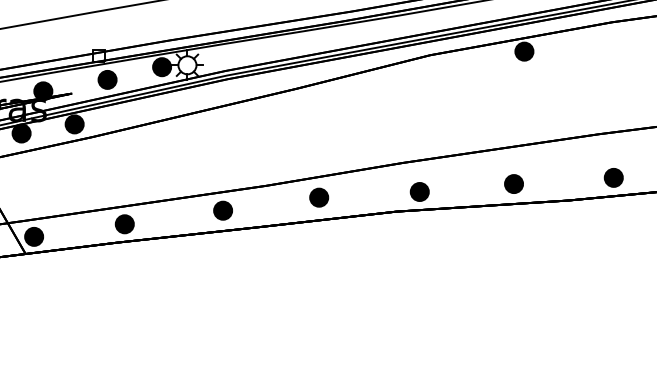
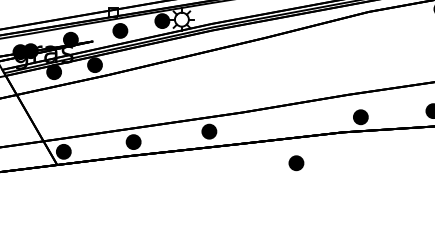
part: (319, 197) -> (296, 163), moved

